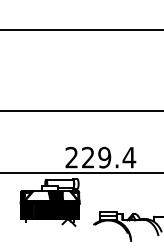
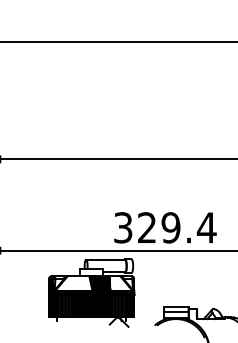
text: (71, 157) -> (122, 227), 229.4 -> 329.4

